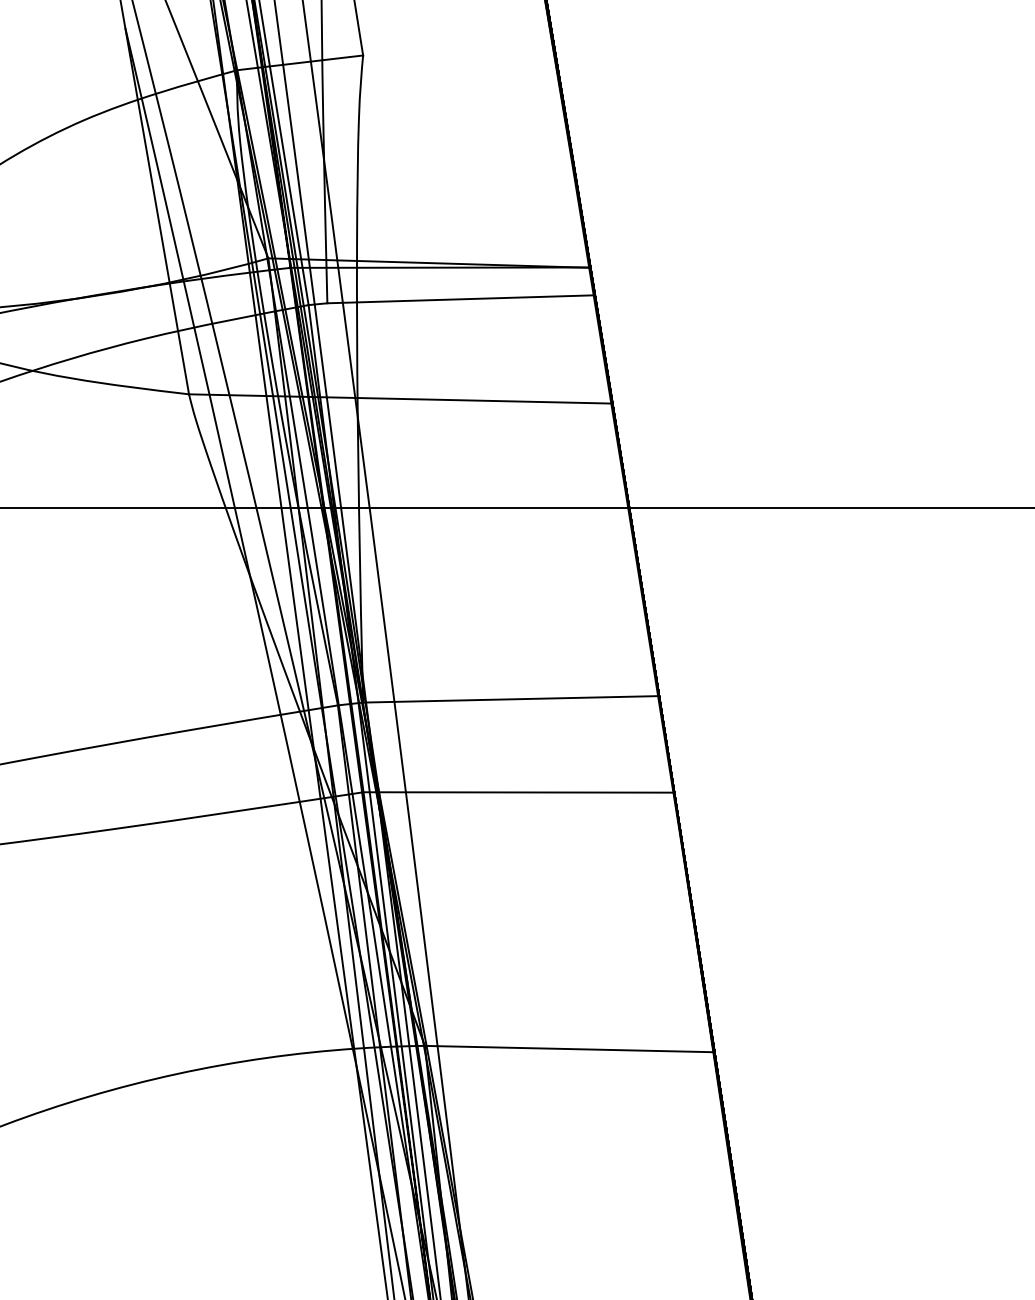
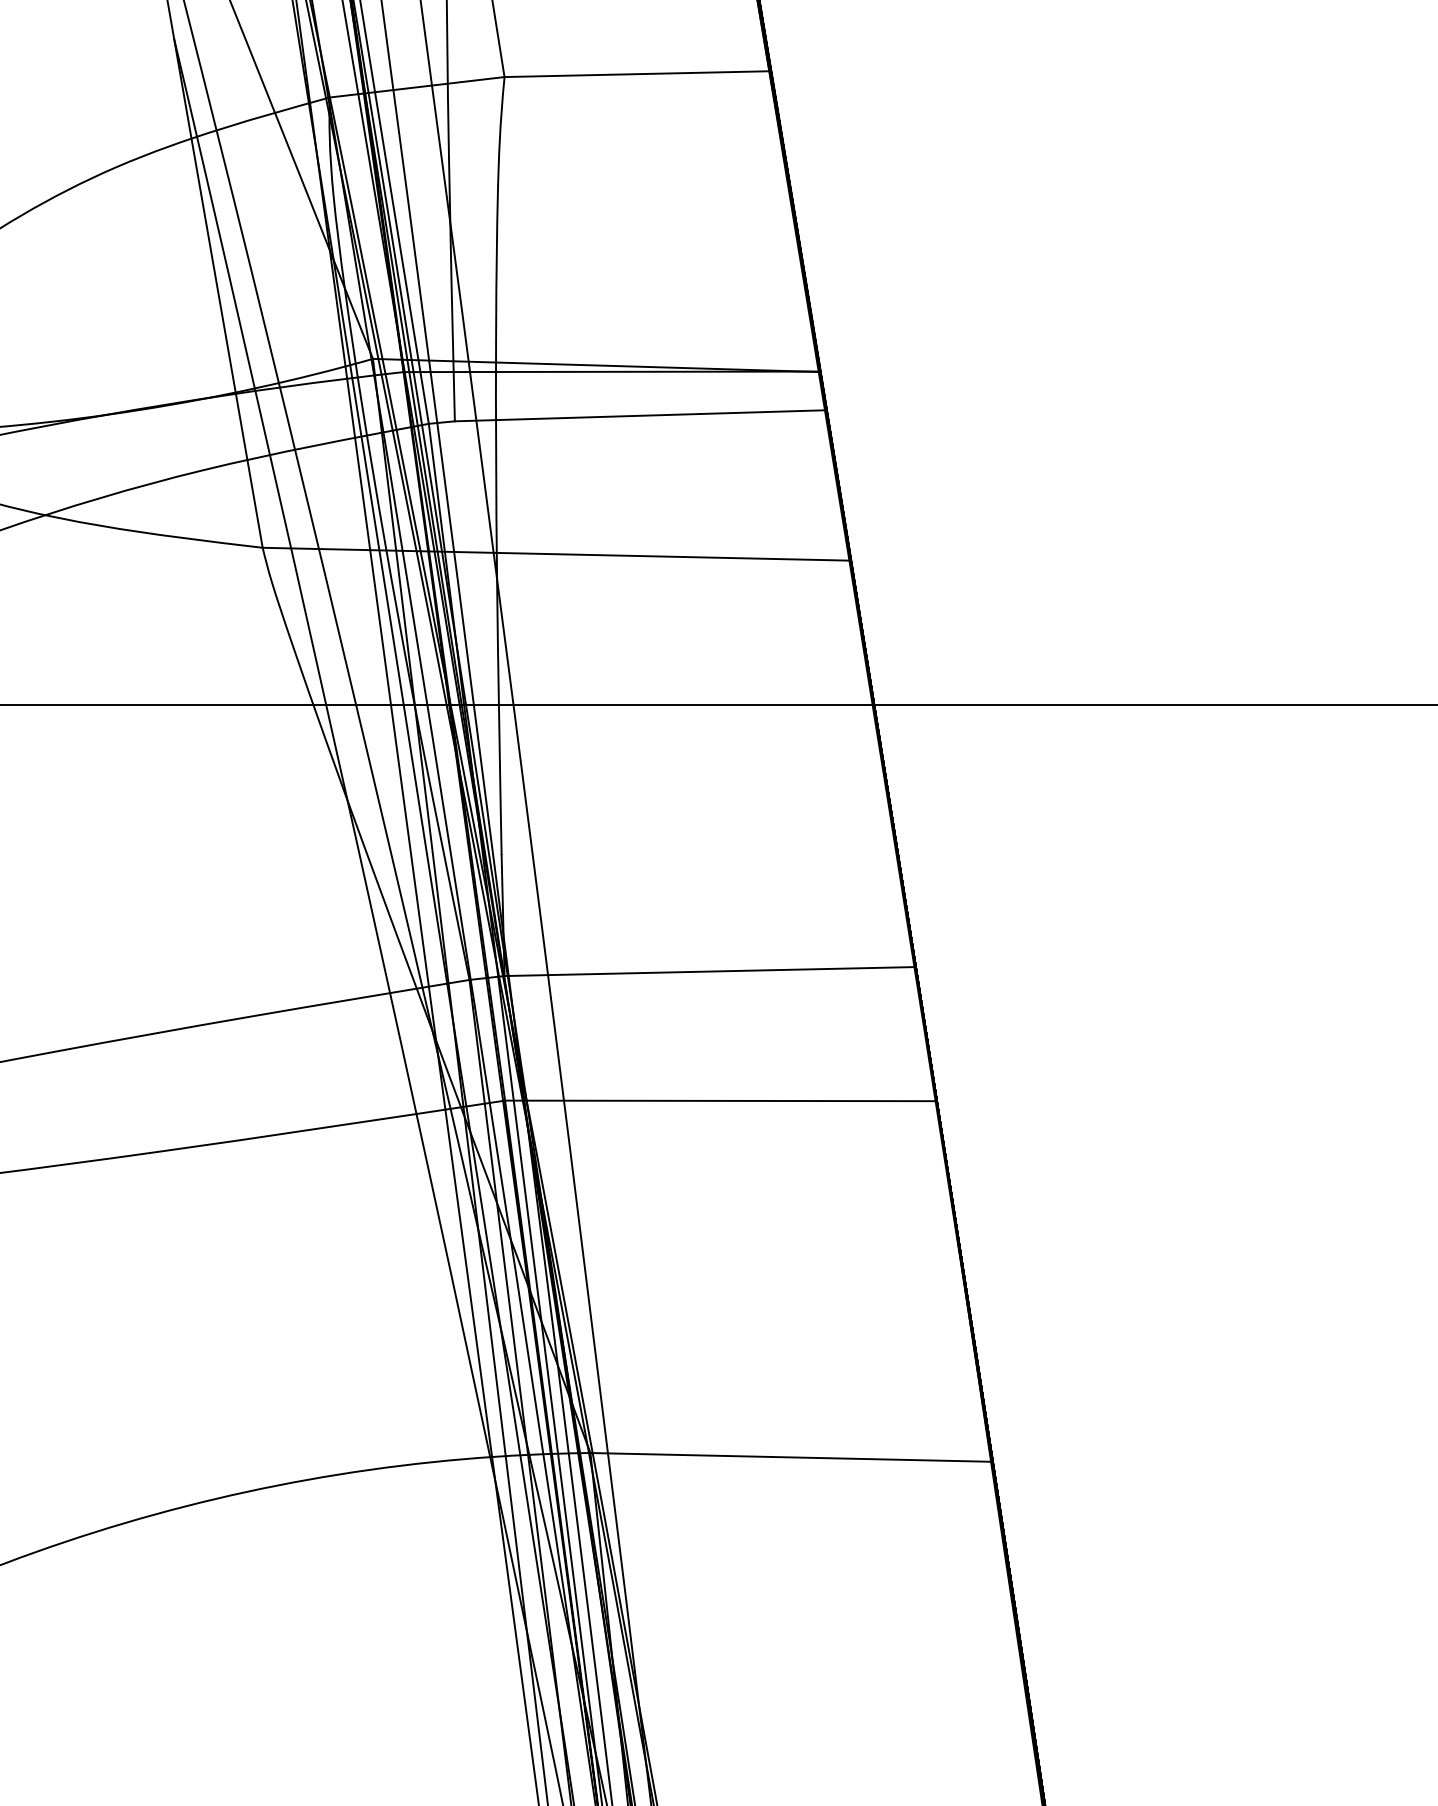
line: (458, 53) -> (637, 74), added

